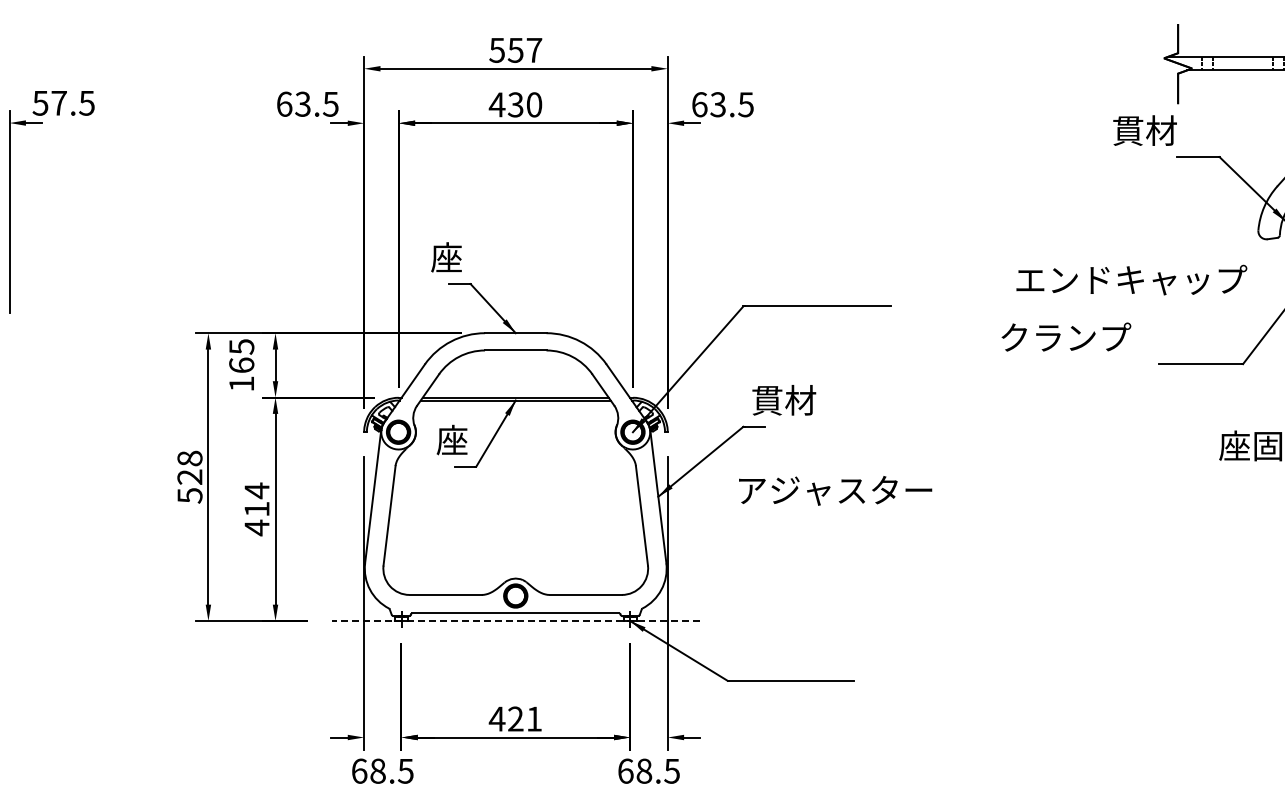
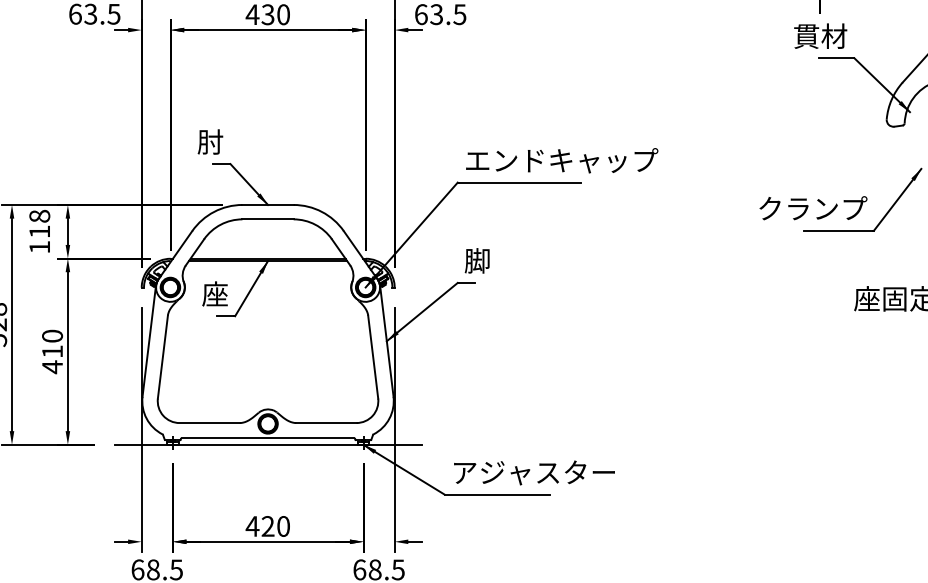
text: (1144, 130) -> (820, 36), moved
text: (446, 257) -> (210, 141), 座 -> 肘
text: (1131, 279) -> (561, 160), moved
text: (1066, 336) -> (813, 207), moved
text: (241, 355) -> (39, 223), 165 -> 118
text: (783, 400) -> (491, 261), 貫材 -> 脚
text: (256, 490) -> (52, 336), 414 -> 410
text: (835, 490) -> (534, 472), moved
line: (515, 621) -> (267, 445), dashed -> solid
text: (534, 718) -> (283, 525), 421 -> 420

